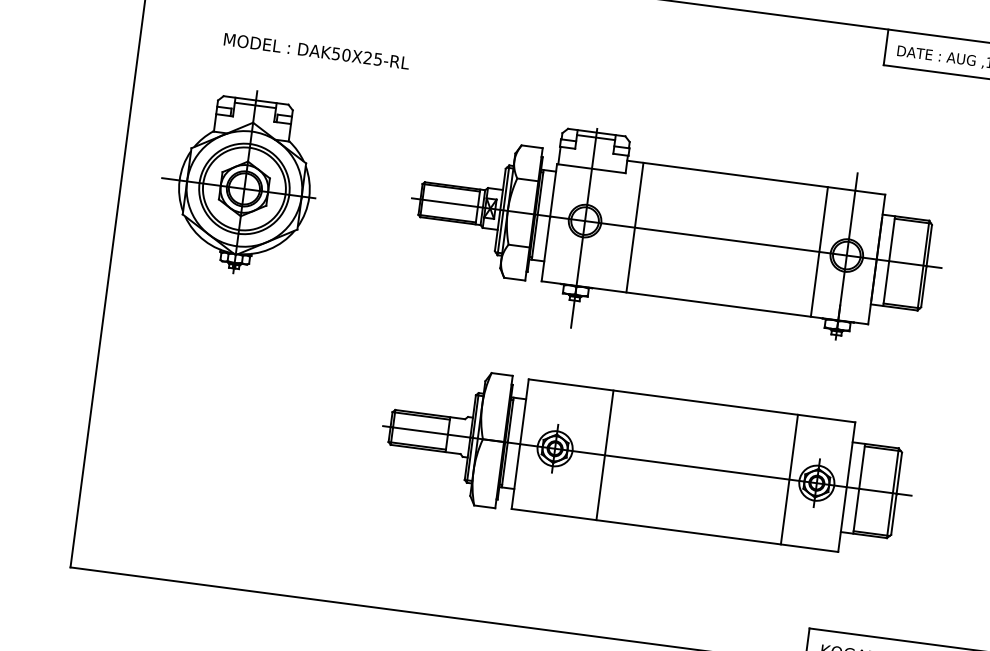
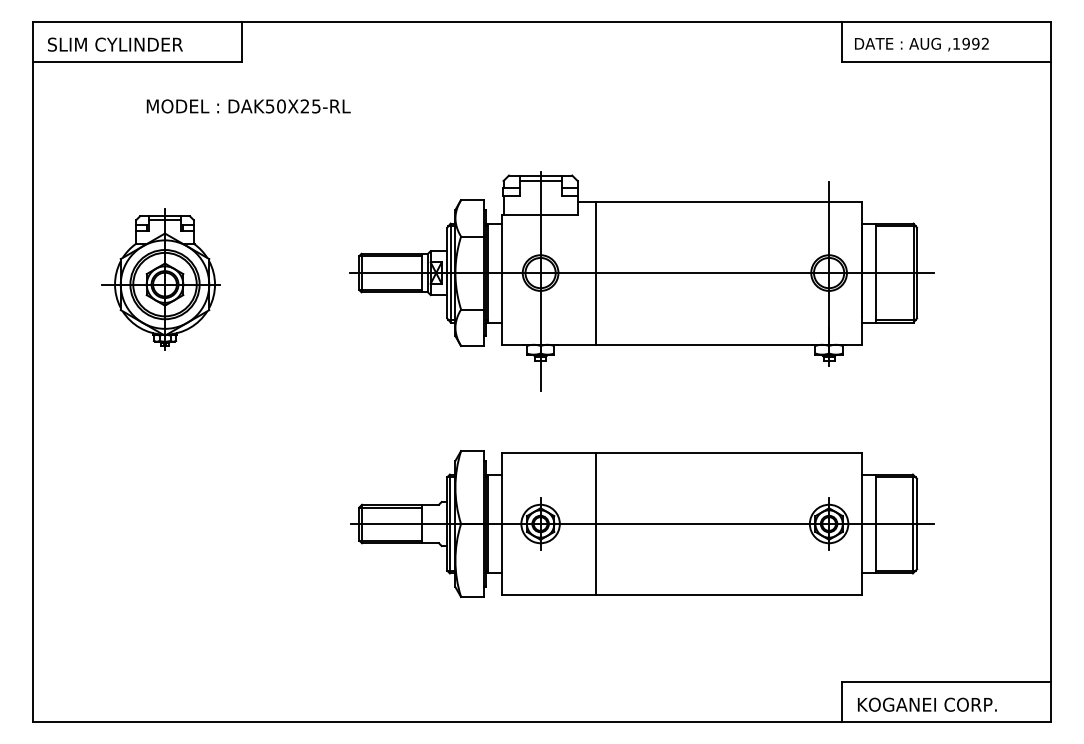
text: (316, 51) -> (248, 106), moved
part: (239, 181) -> (160, 279), size x0.7
line: (819, 251) -> (798, 272), removed
line: (789, 479) -> (798, 523), removed

